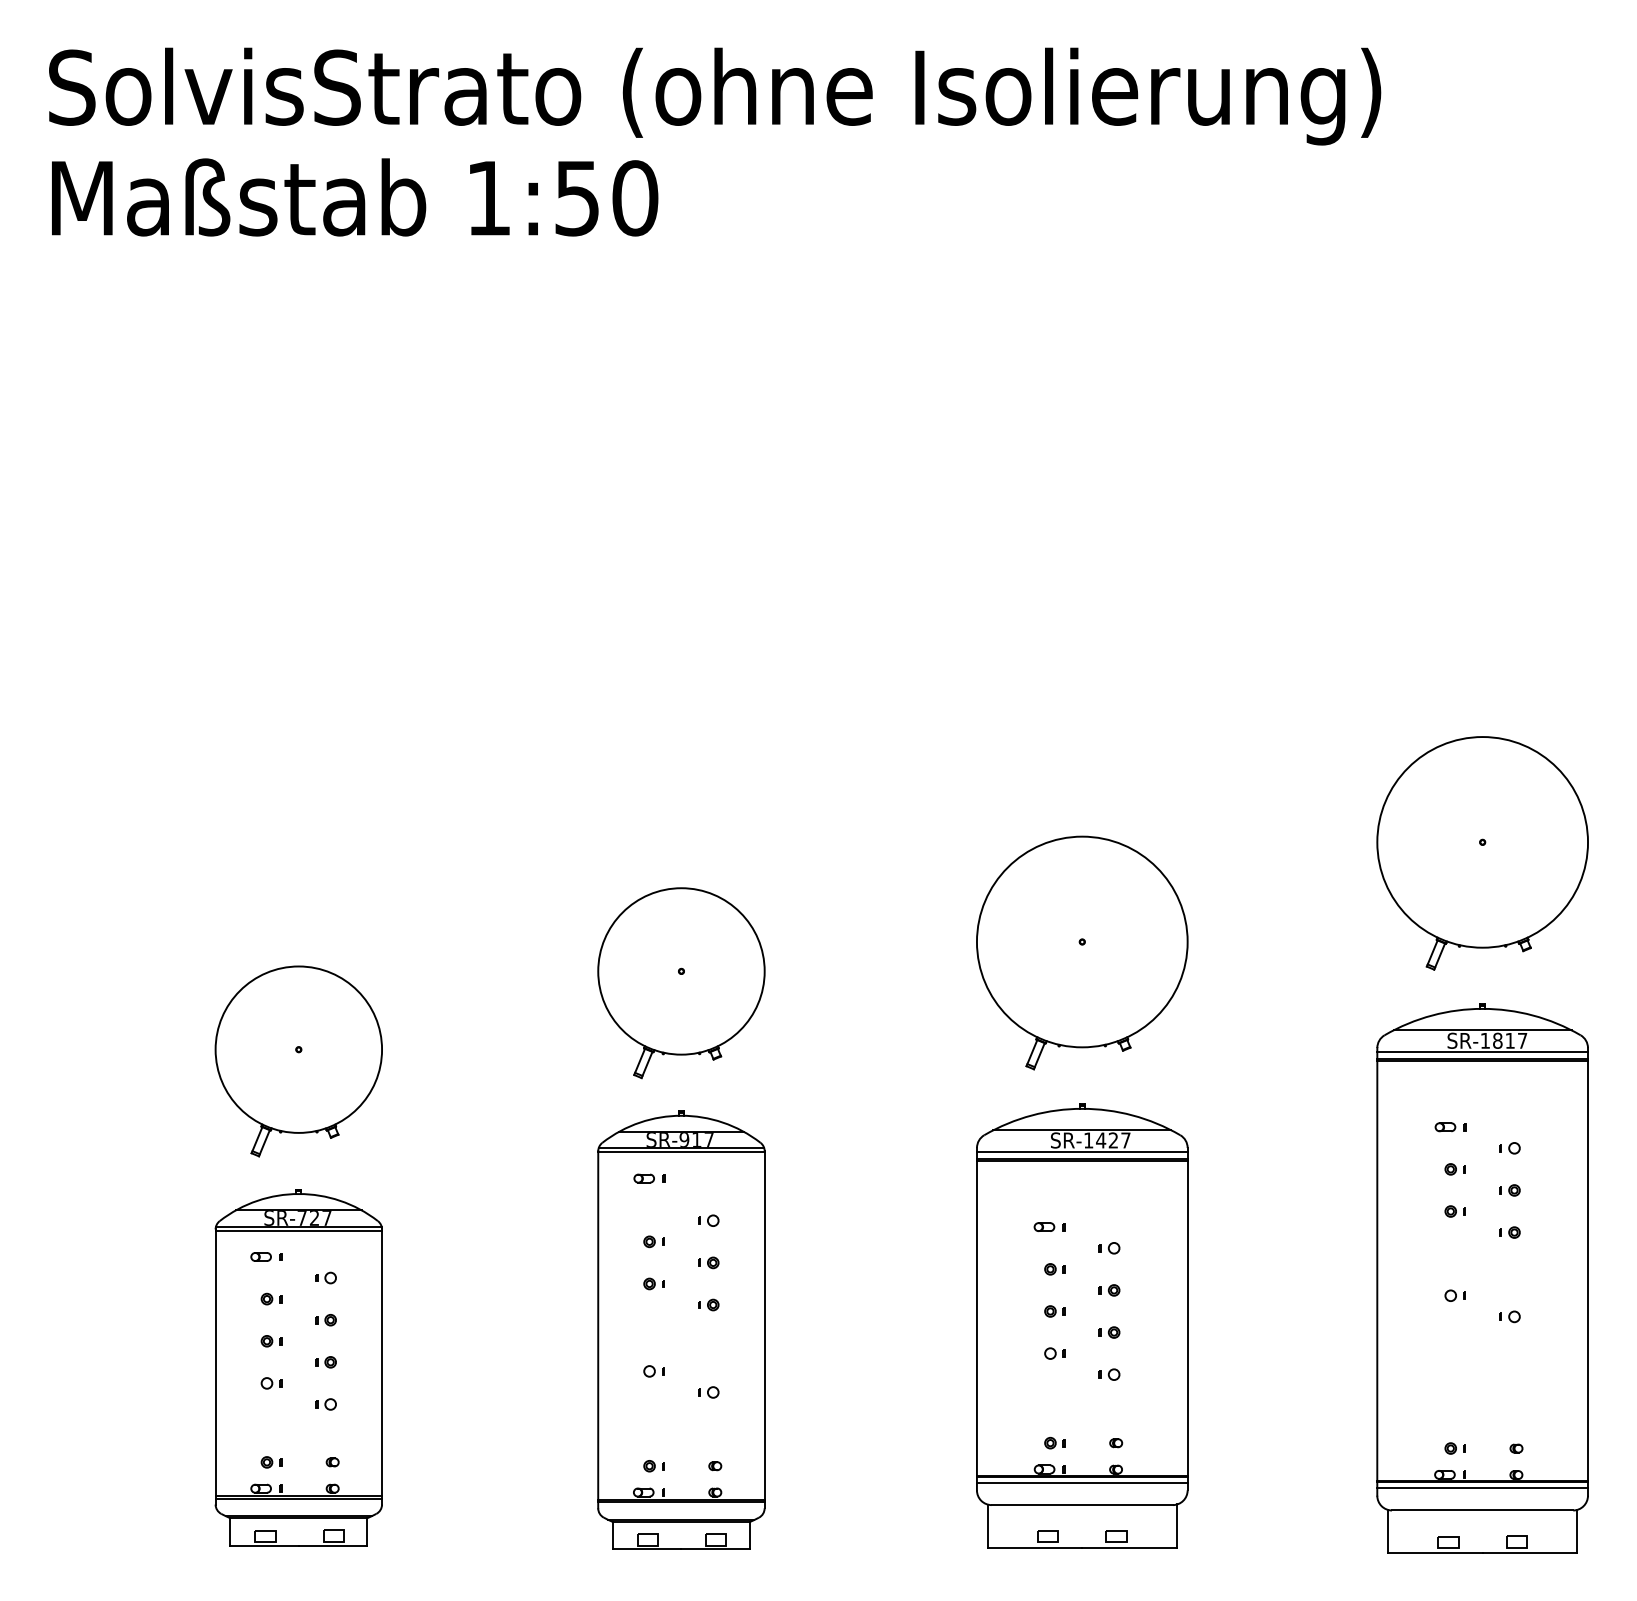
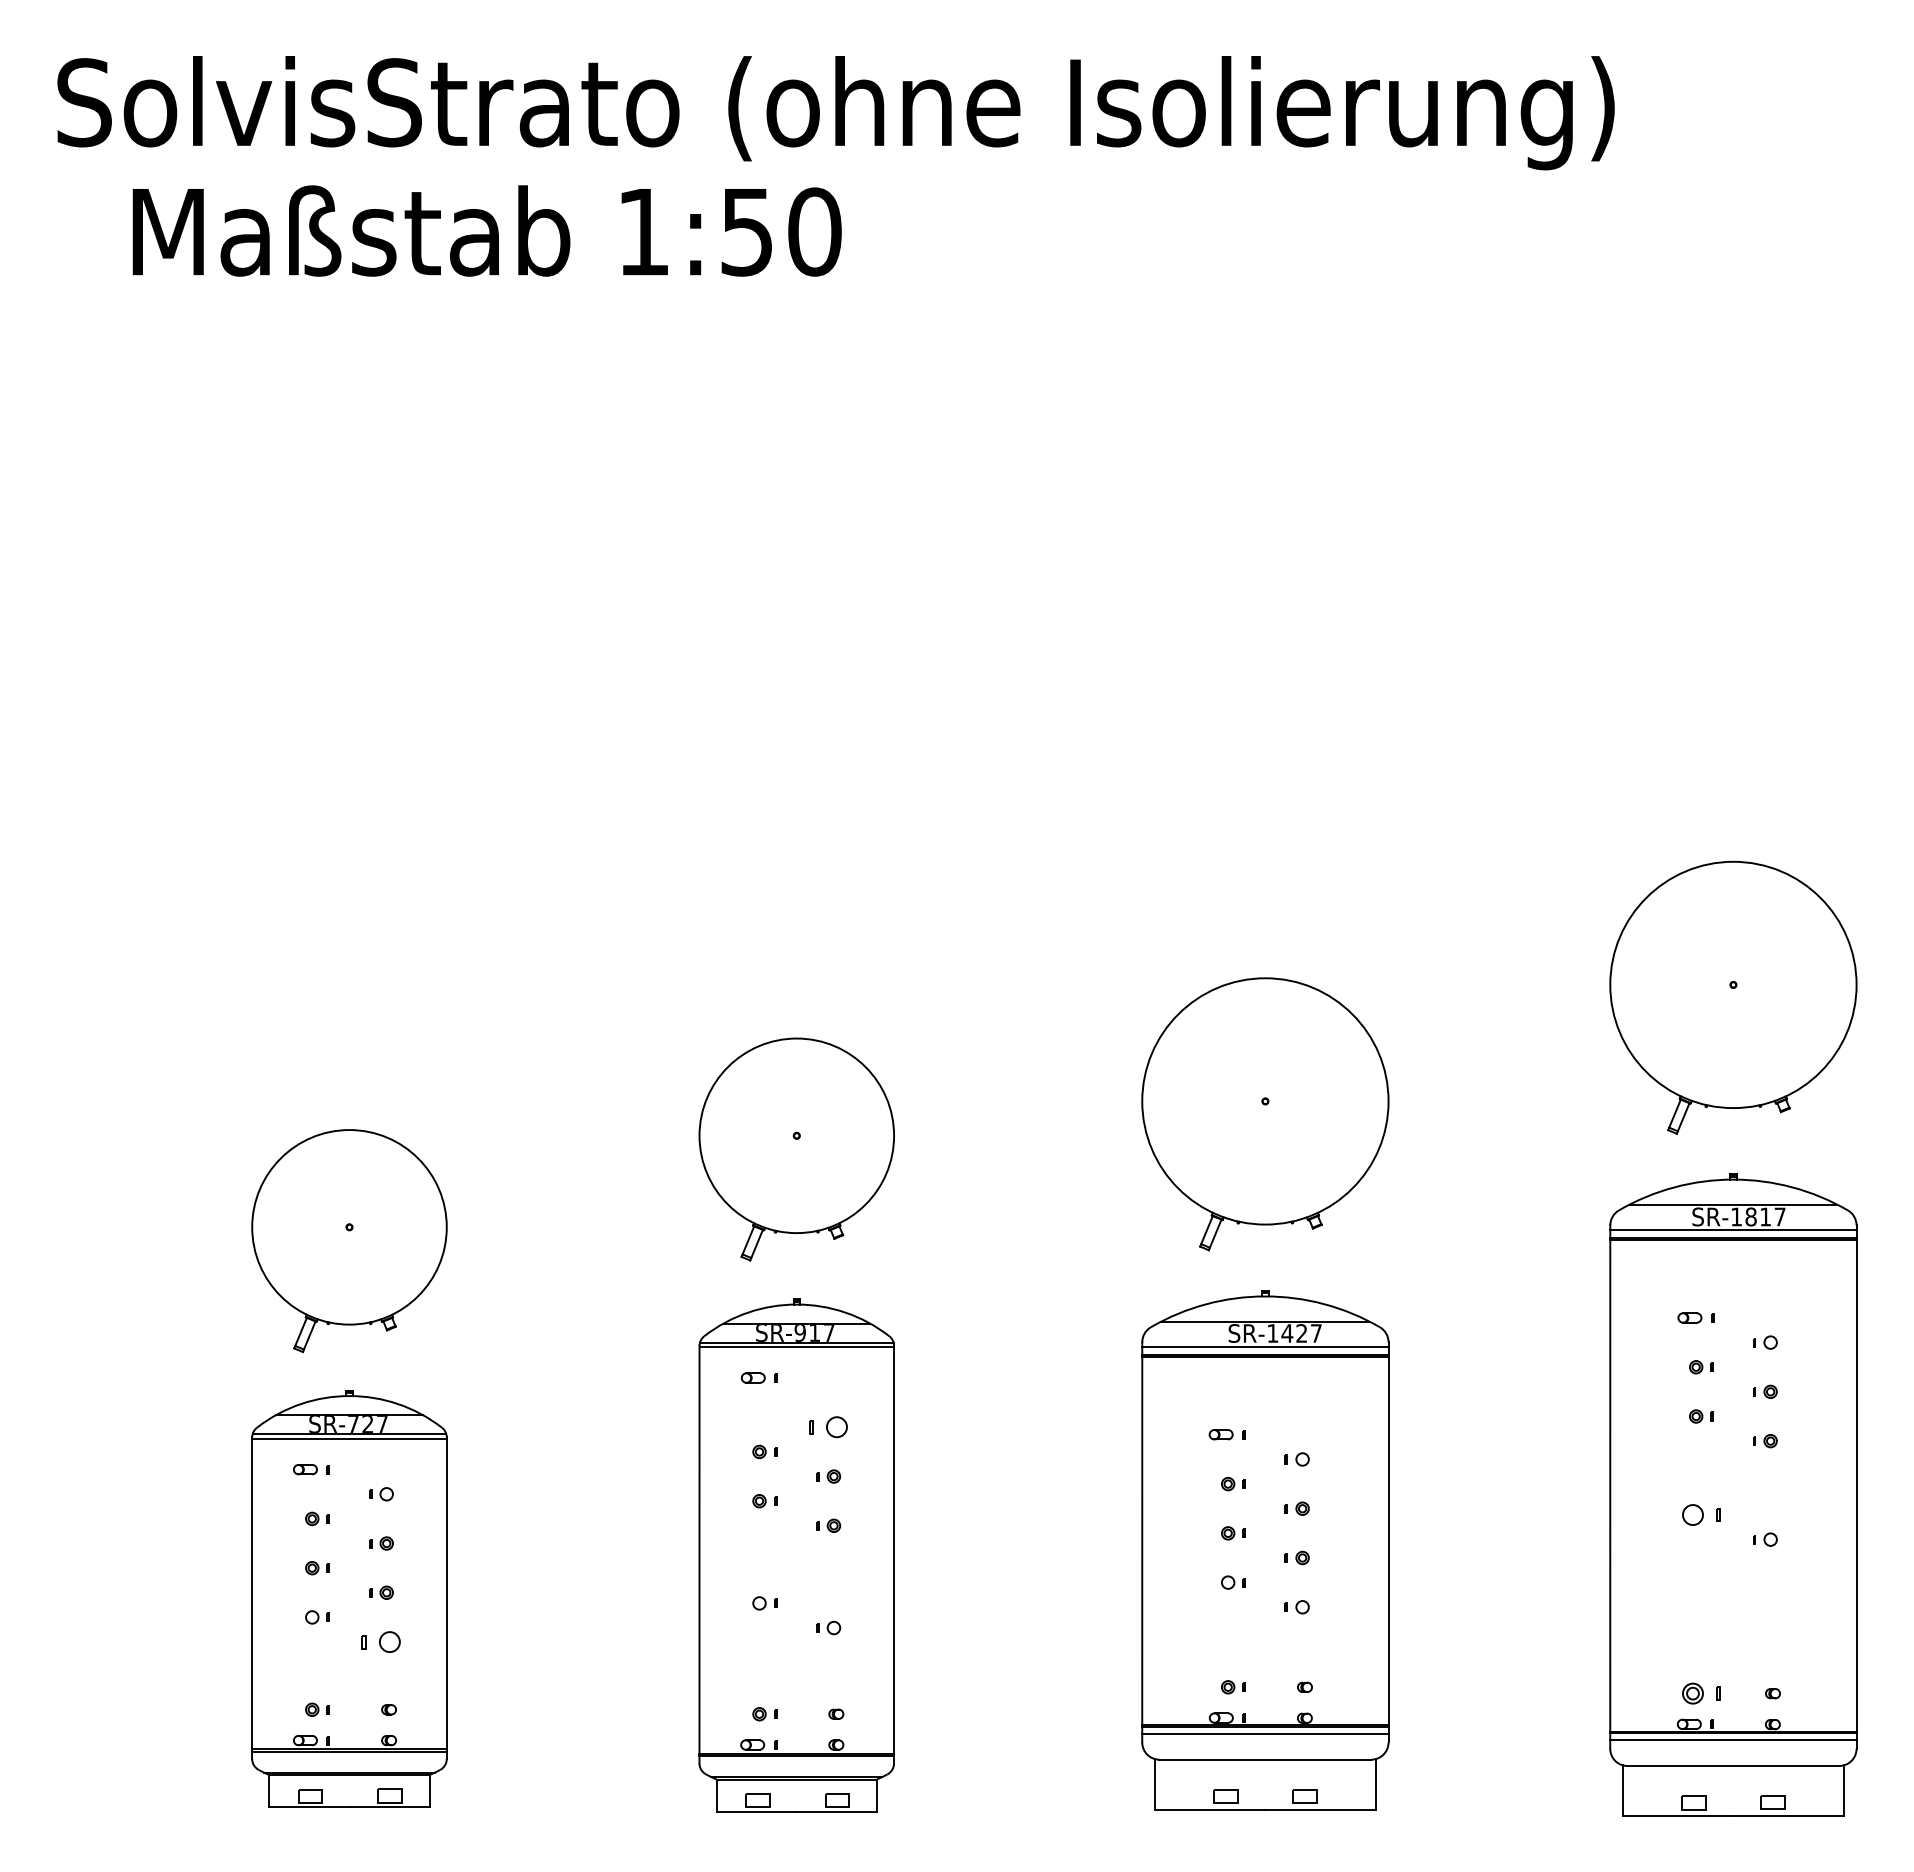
text: (354, 197) -> (486, 230), moved
part: (708, 1220) -> (828, 1427), size x1.6
part: (1455, 1295) -> (1701, 1514), size x1.6
part: (326, 1403) -> (381, 1641), size x1.6
part: (1455, 1448) -> (1701, 1693), size x1.6

